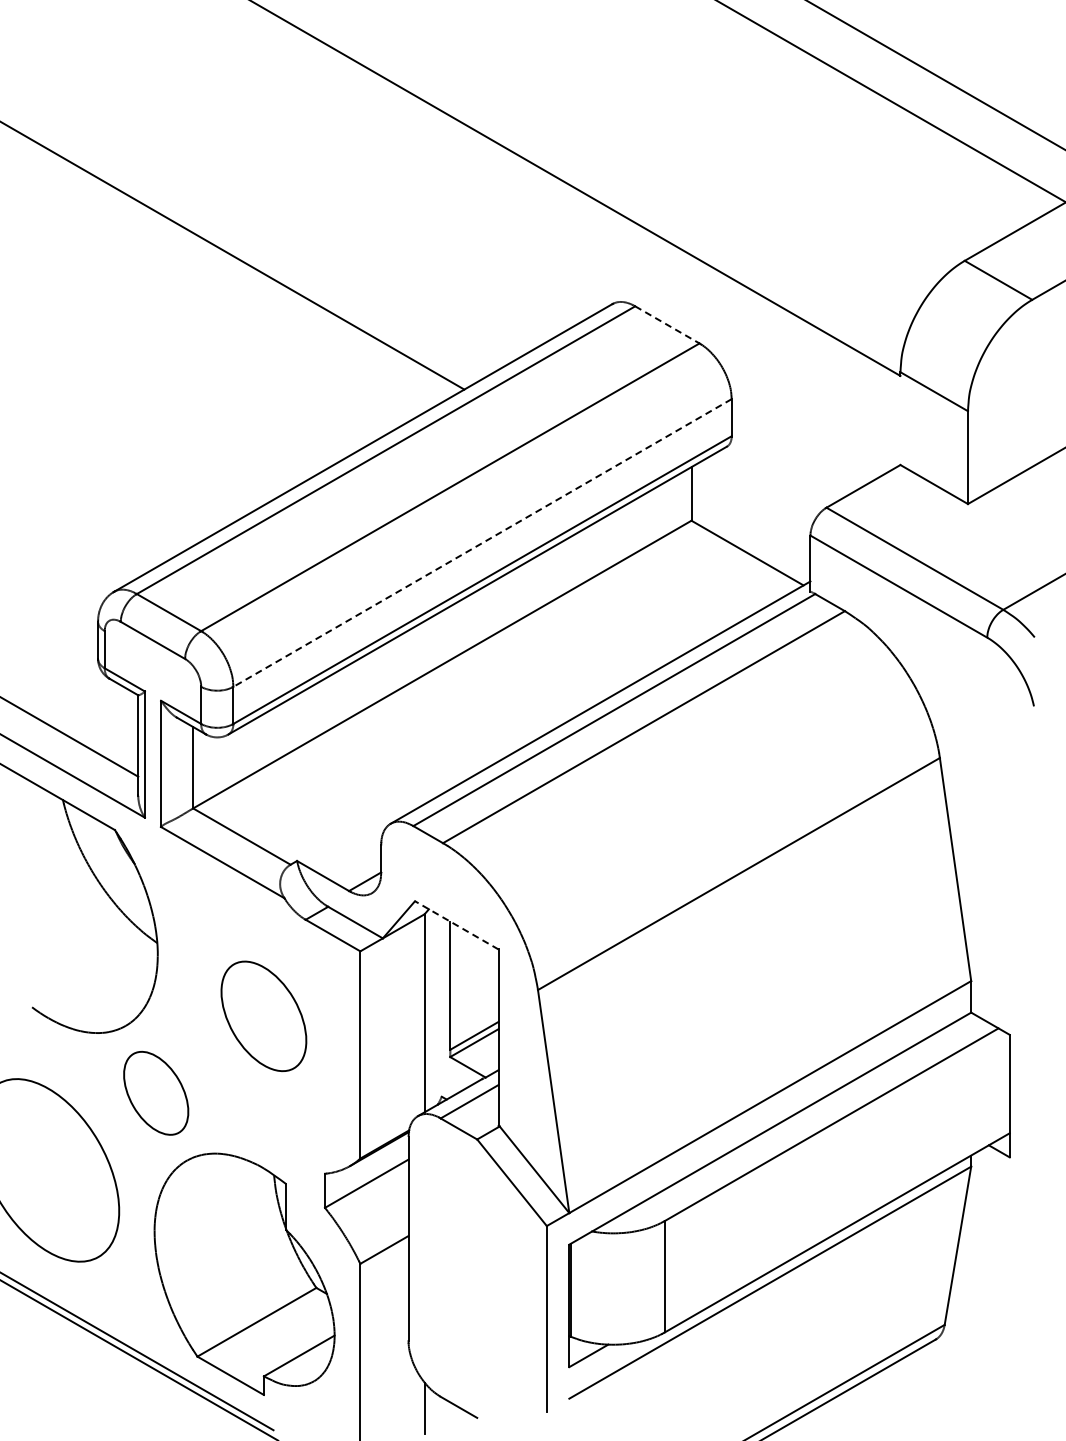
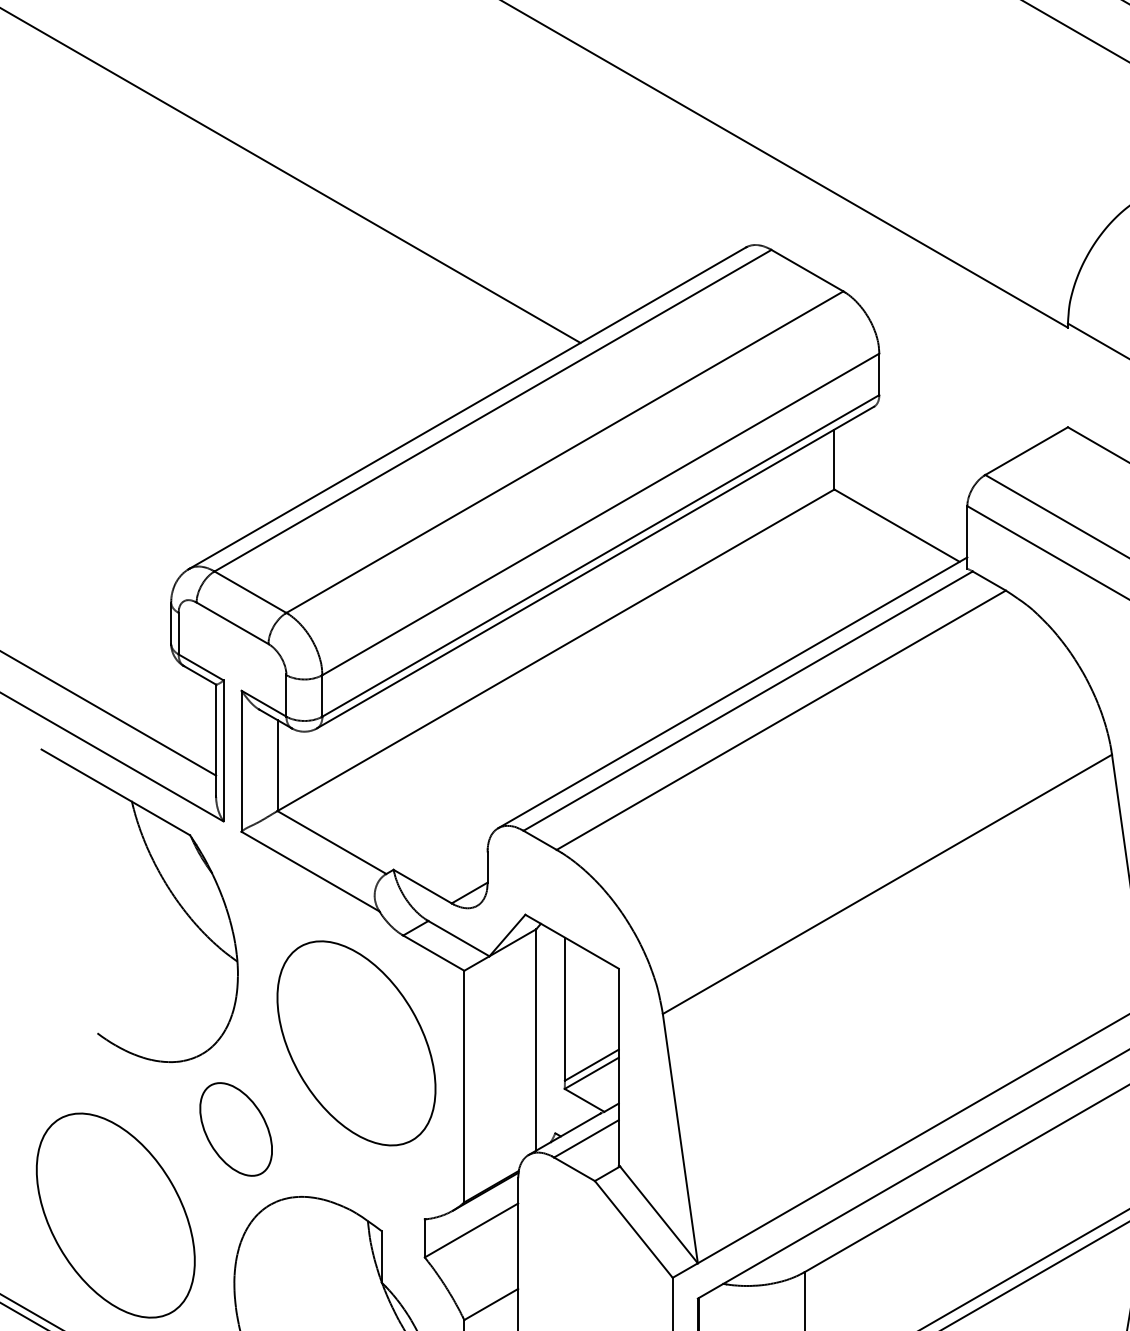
line: (667, 325) -> (807, 271), dashed -> solid
line: (482, 543) -> (600, 514), dashed -> solid
line: (456, 925) -> (571, 941), dashed -> solid
part: (263, 1016) -> (356, 1043), size x1.67

